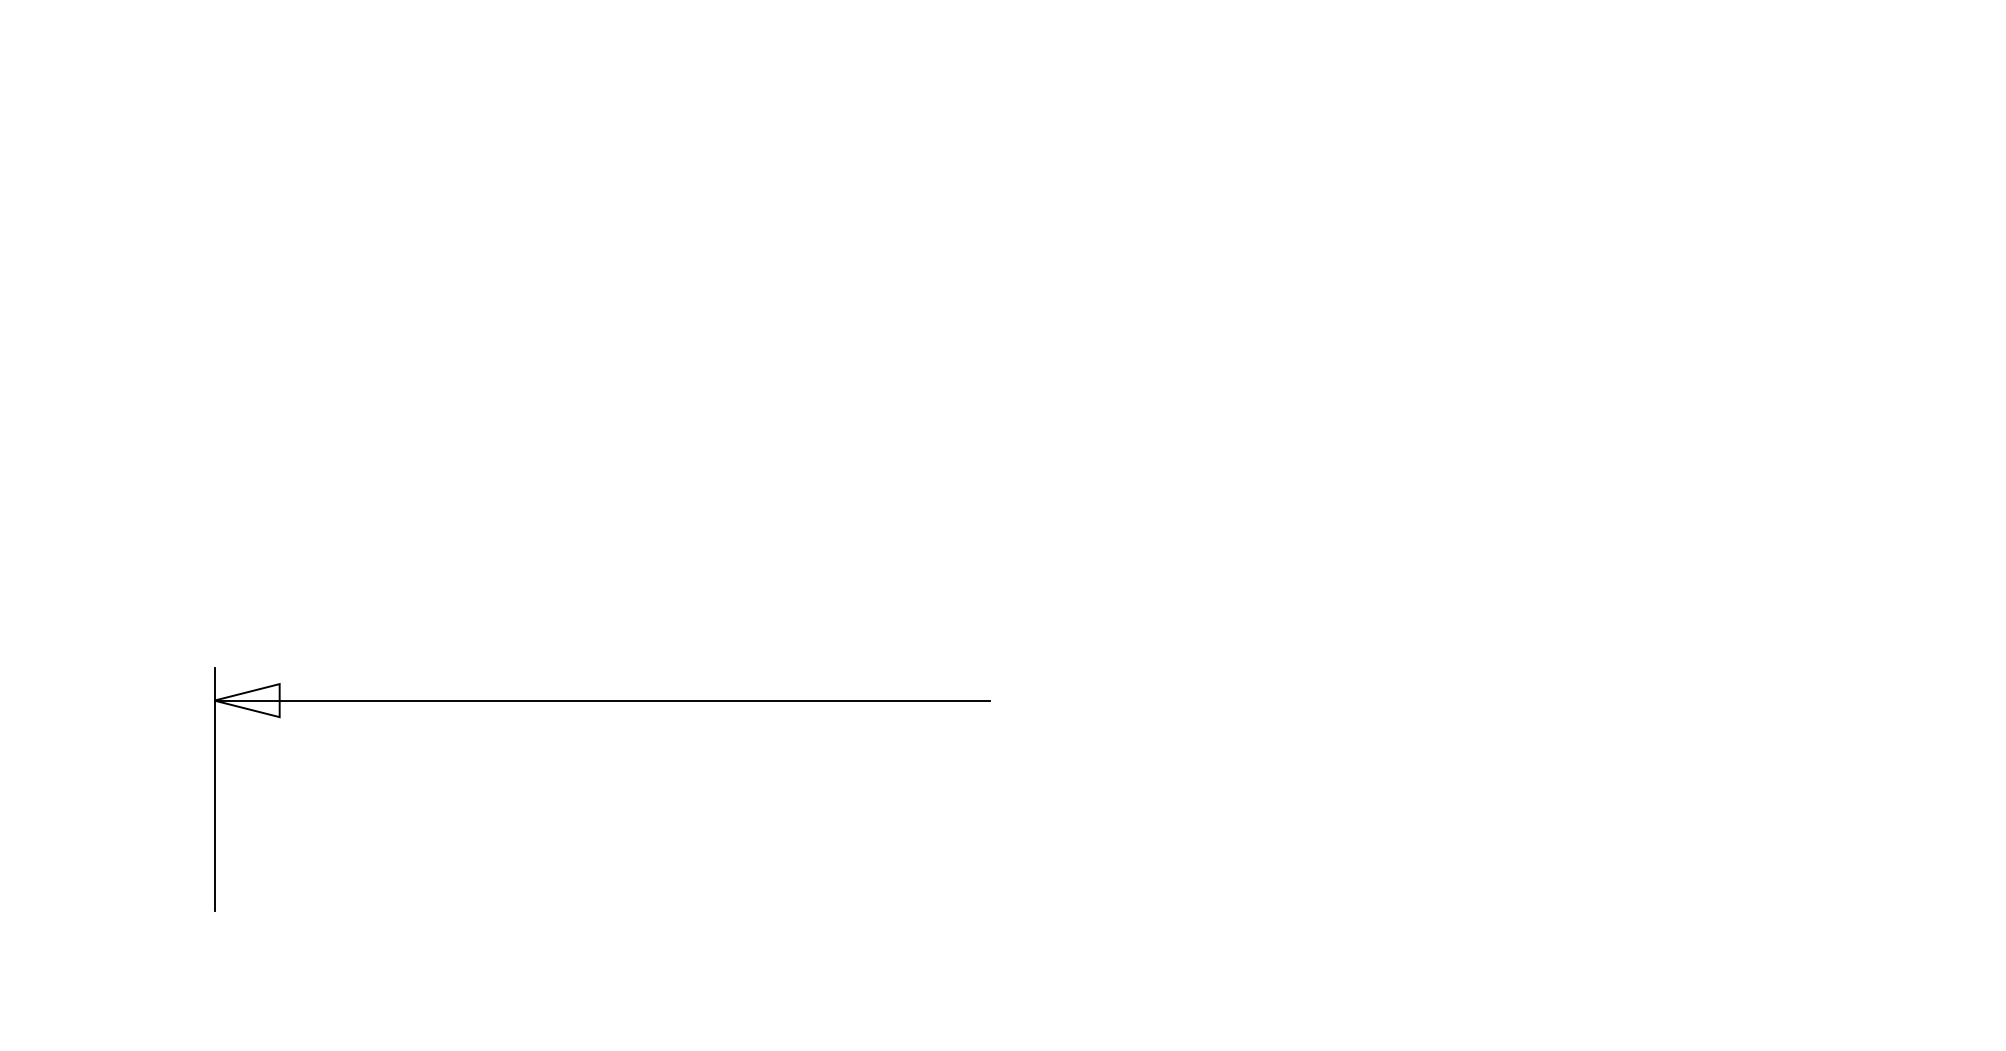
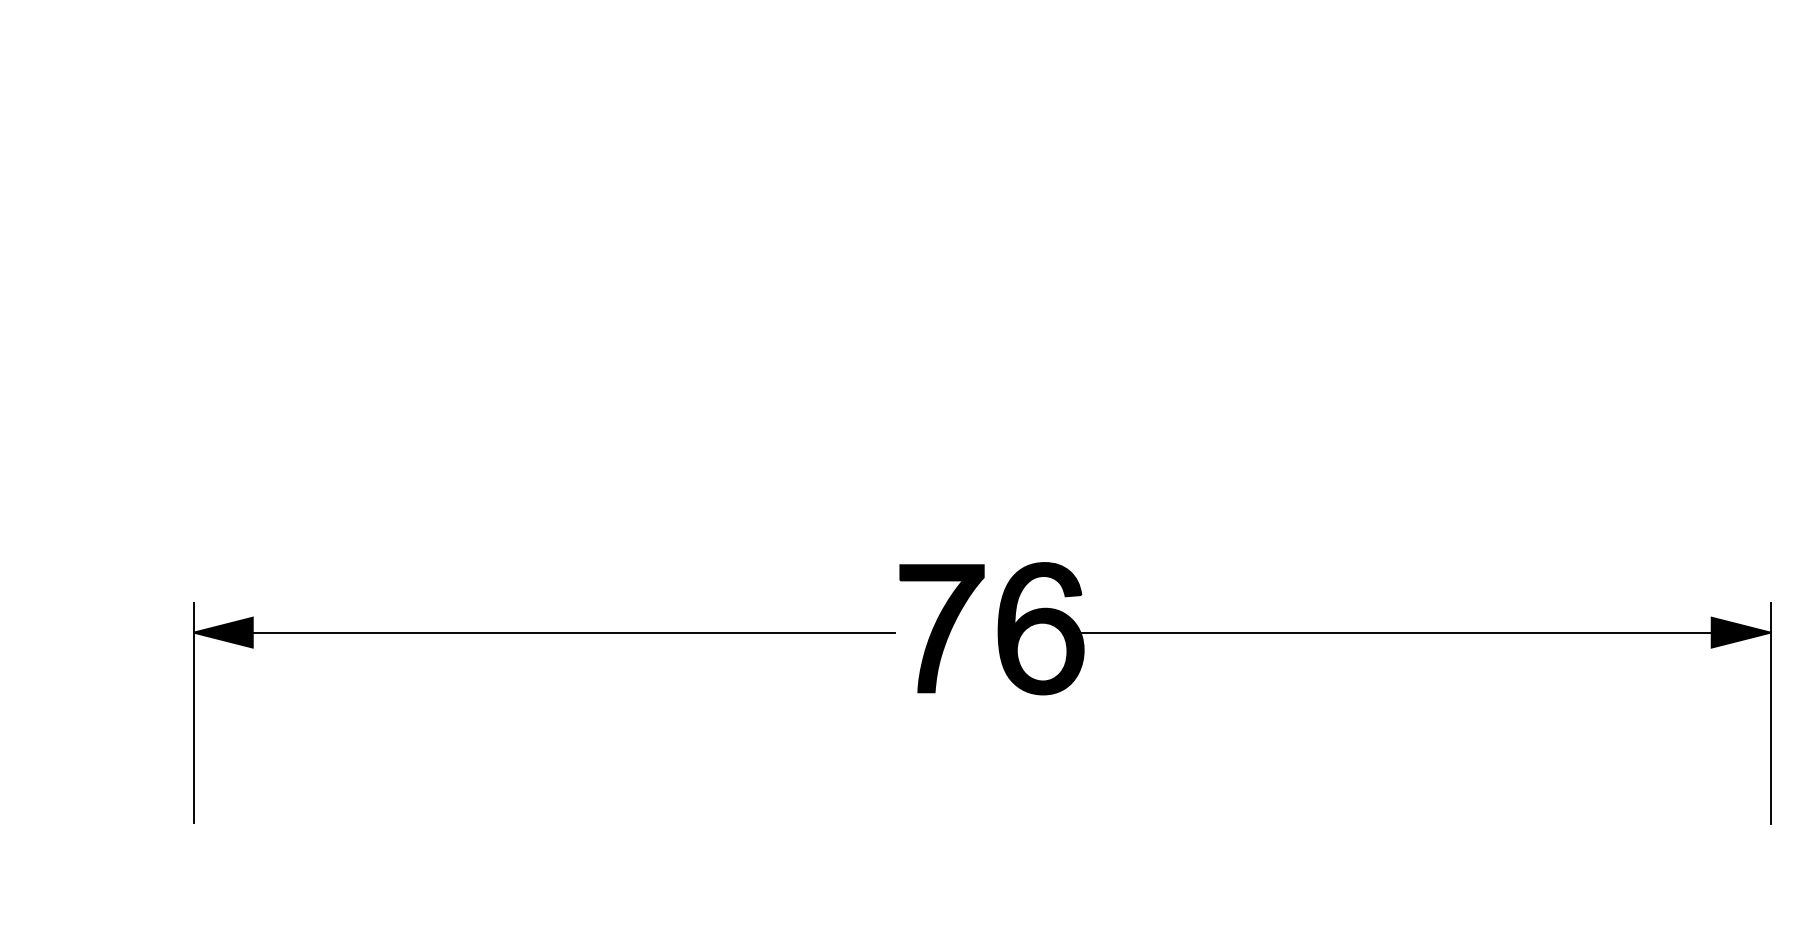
fill: (246, 700) -> (222, 632), added
part: (1478, 701) -> (1335, 633), added

